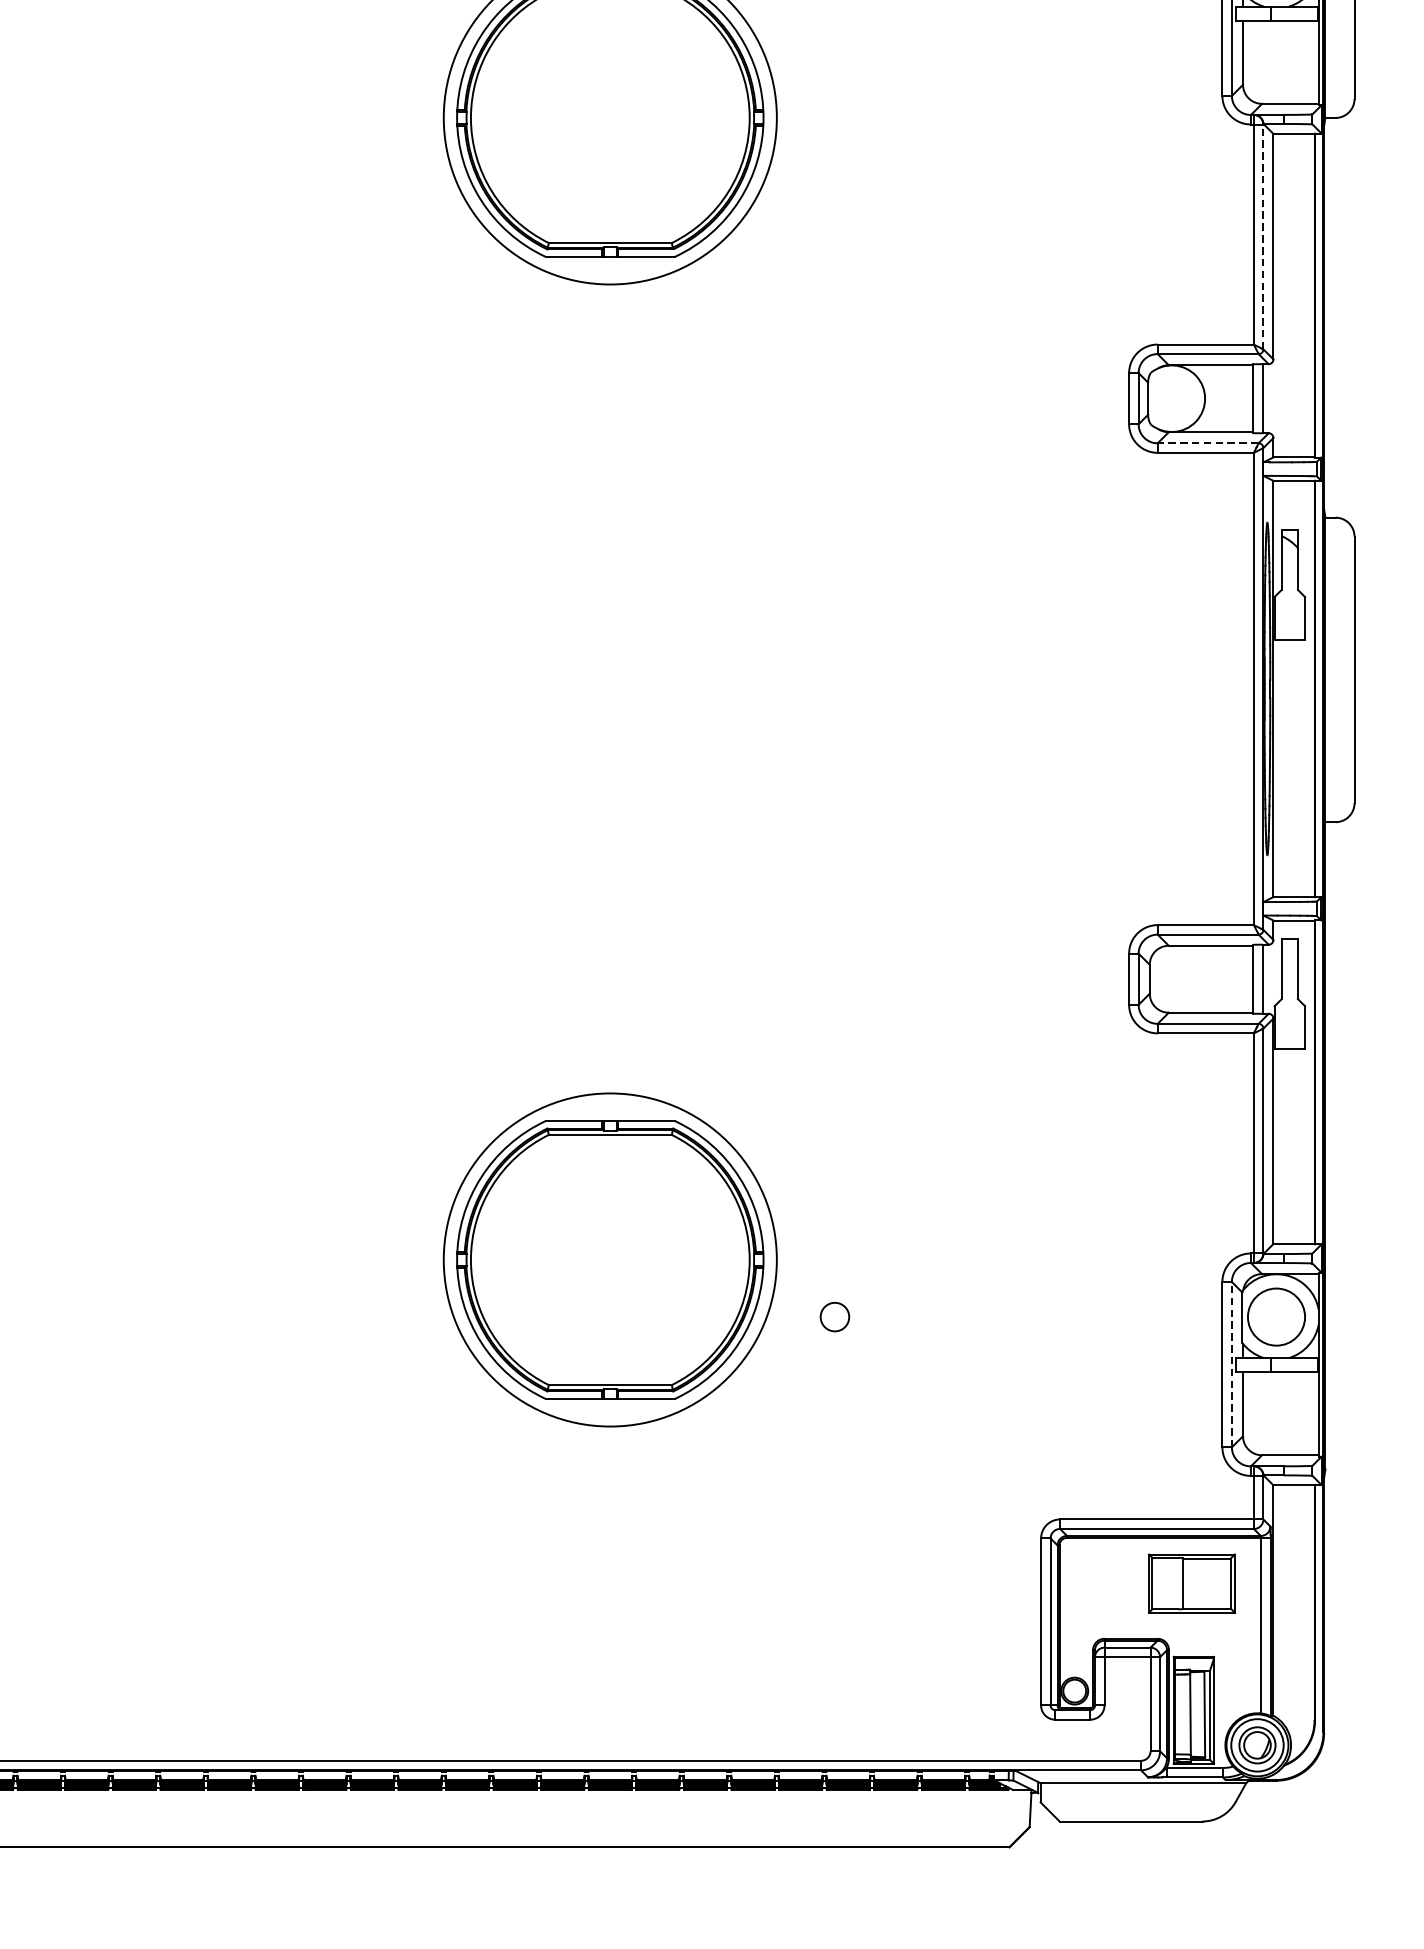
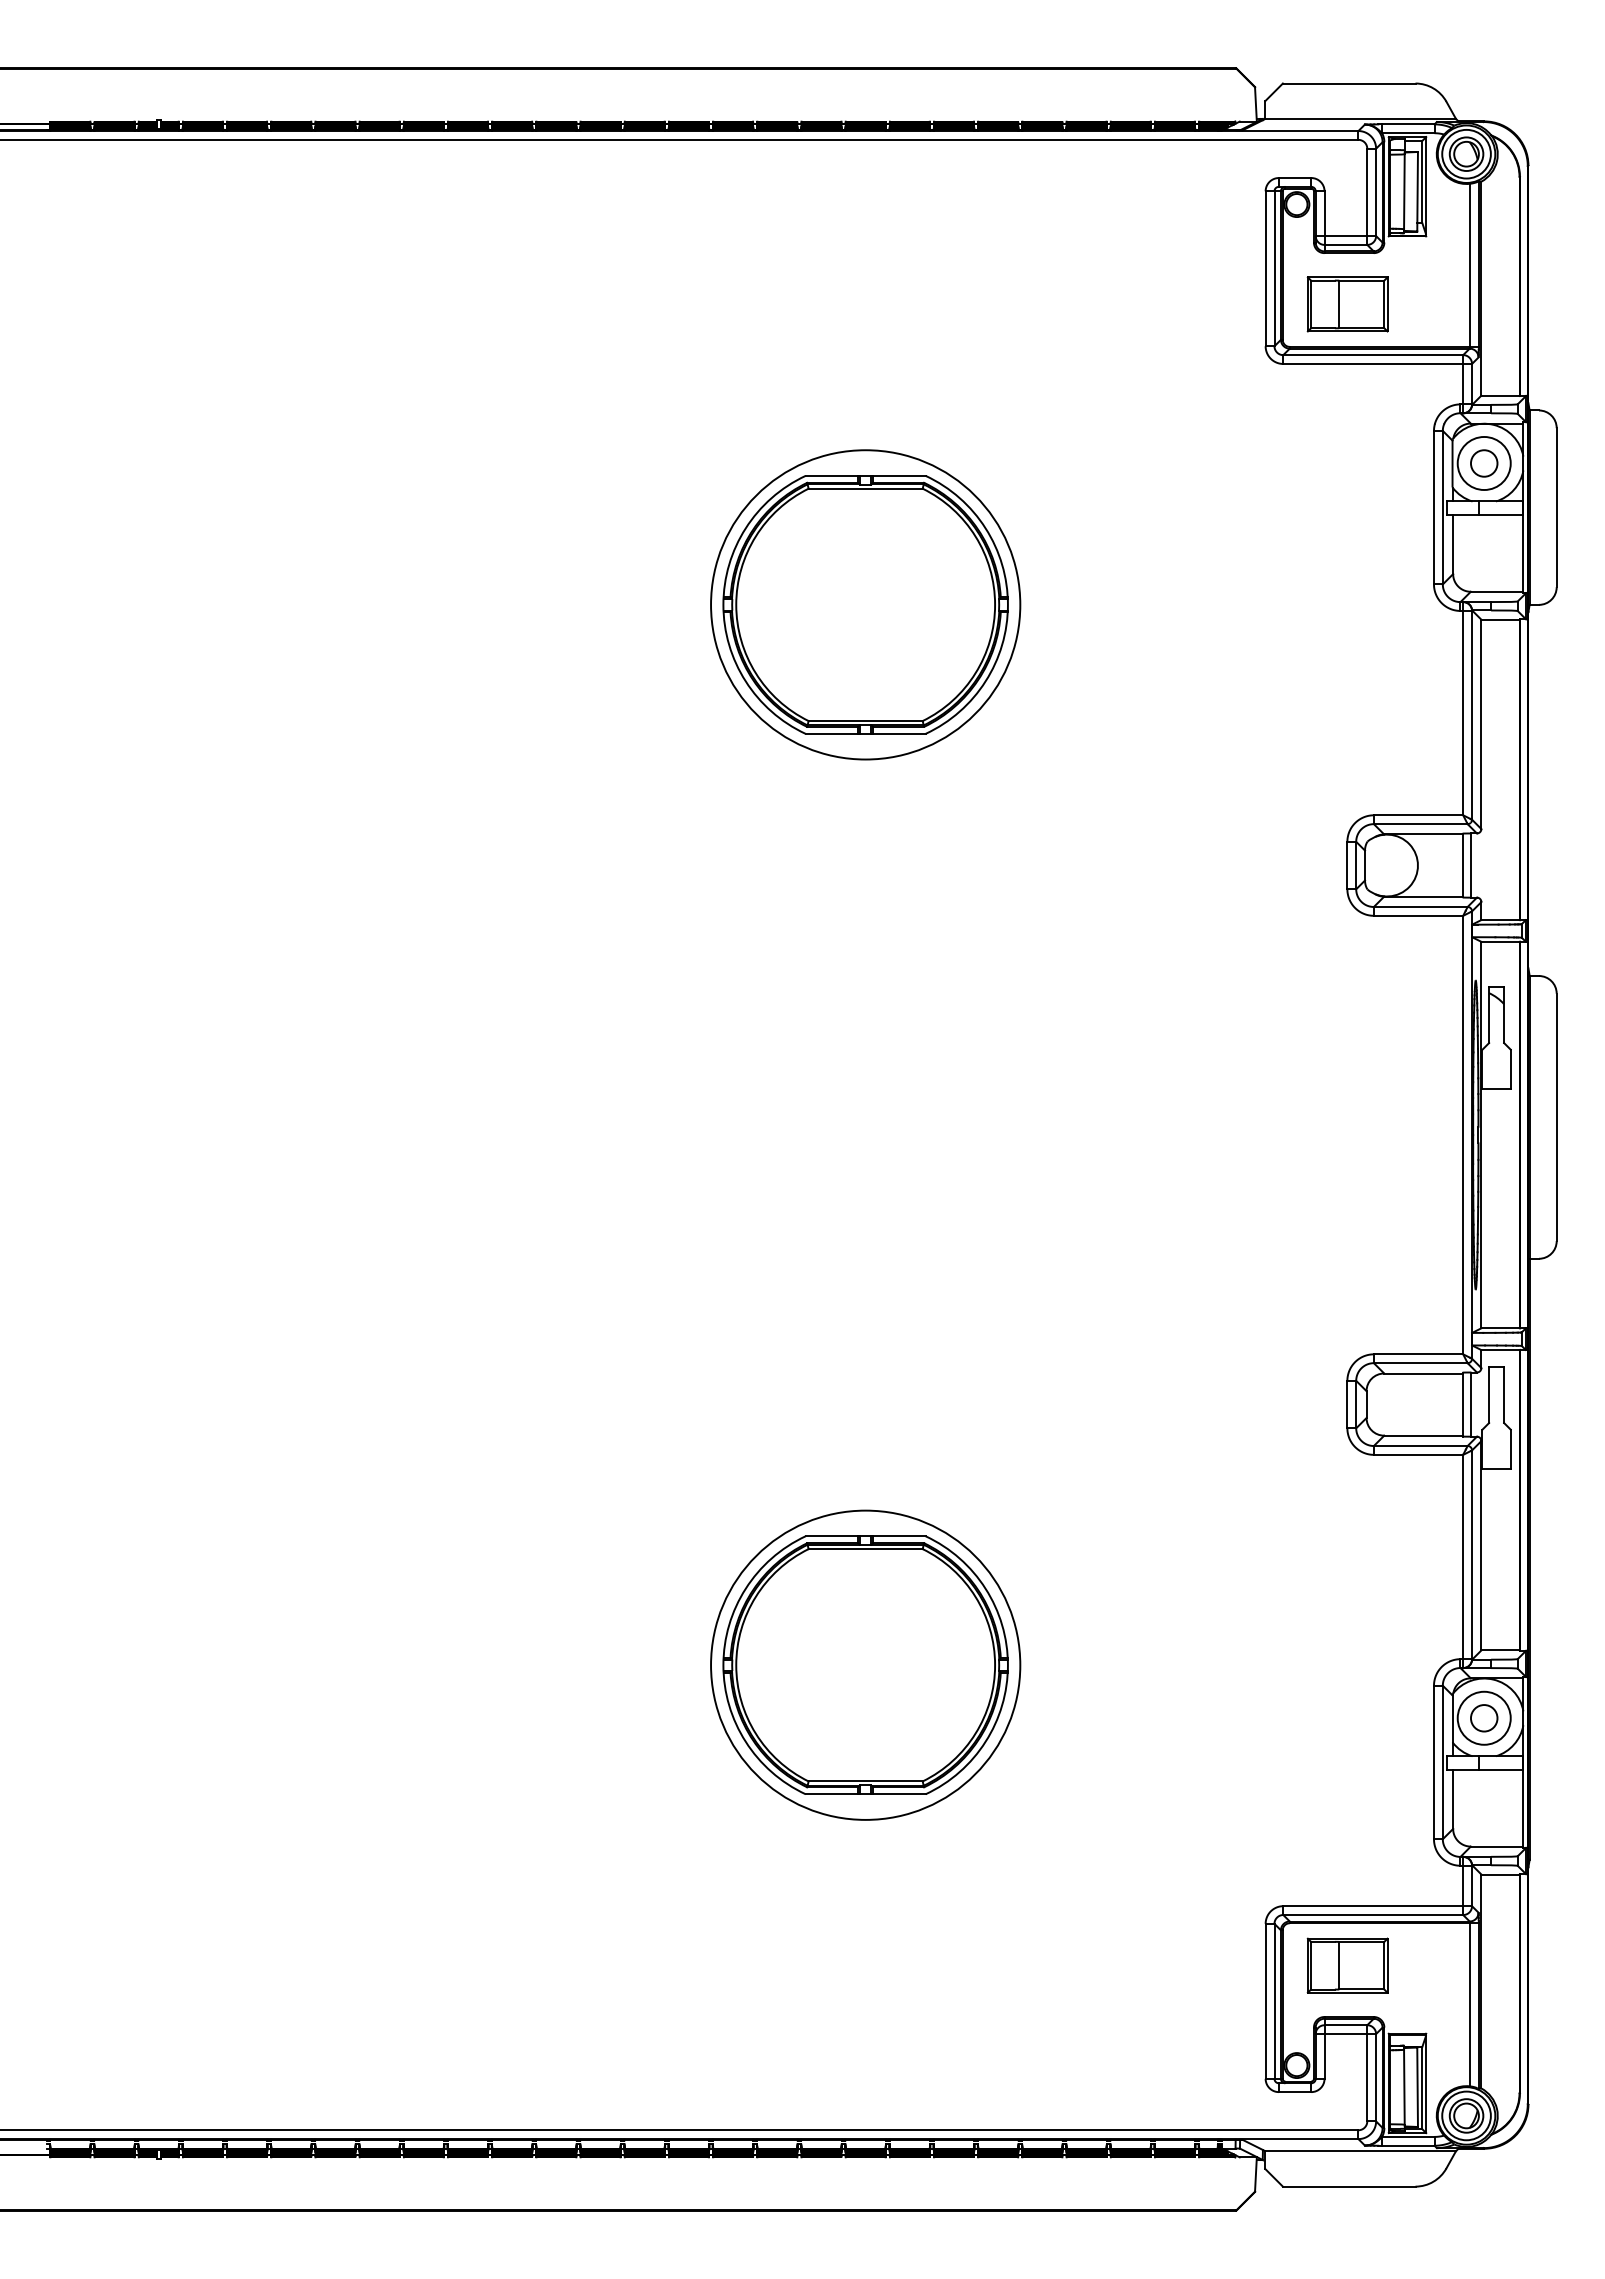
line: (1263, 236) -> (1472, 714), dashed -> solid
line: (1207, 442) -> (1420, 906), dashed -> solid
circle: (835, 1317) -> (1484, 1718), moved
line: (1231, 1364) -> (1442, 1762), dashed -> solid
part: (1191, 1583) -> (1347, 1965), moved

